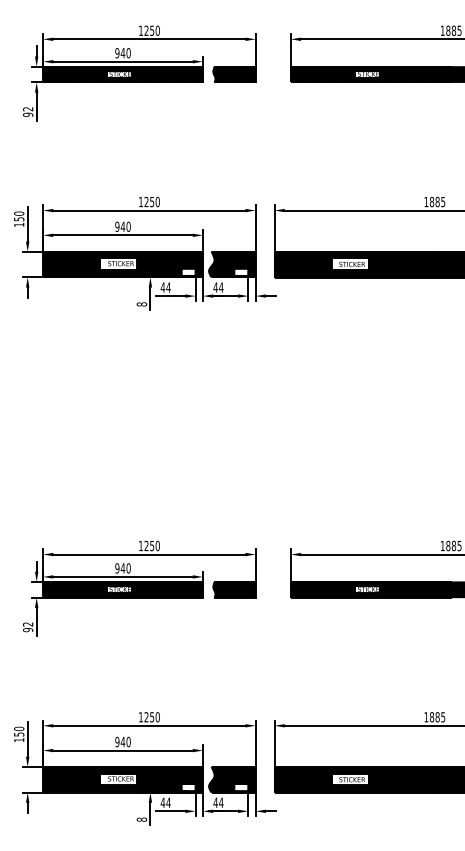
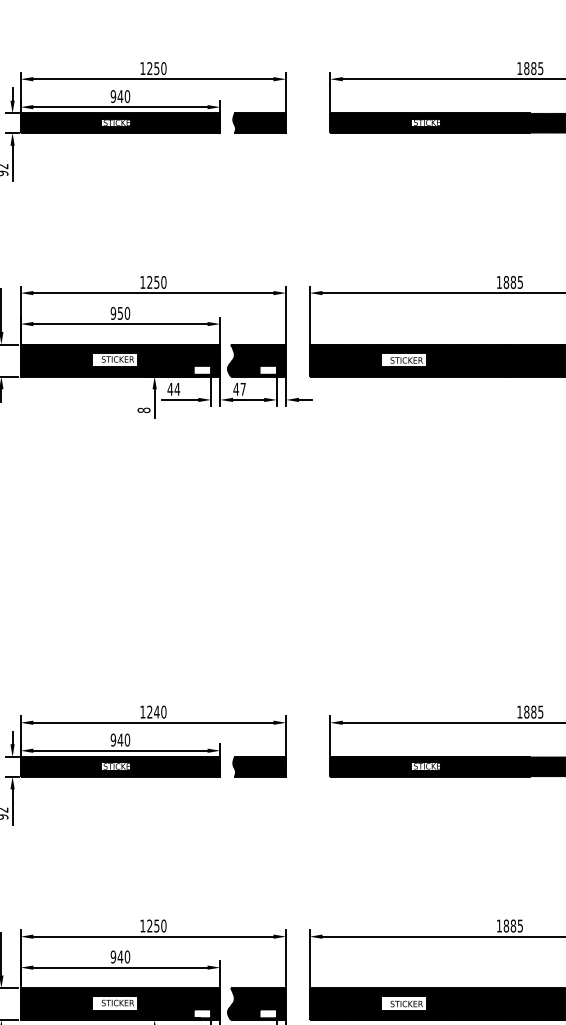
text: (122, 226) -> (119, 313), 940 -> 950
text: (221, 287) -> (243, 389), 44 -> 47
text: (151, 546) -> (156, 712), 1250 -> 1240

